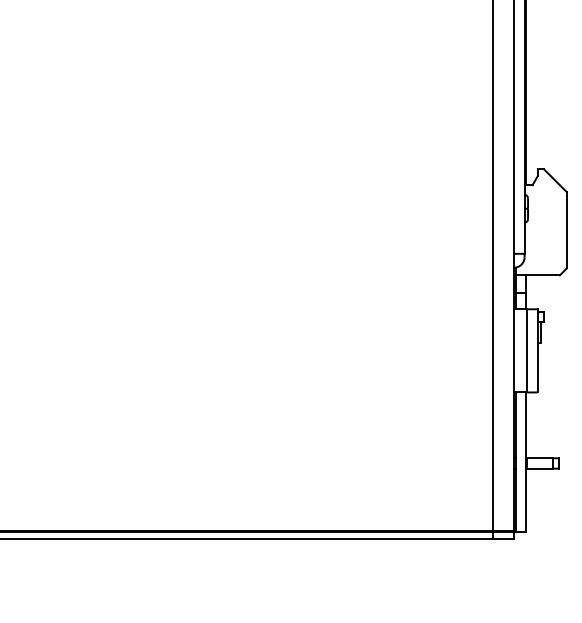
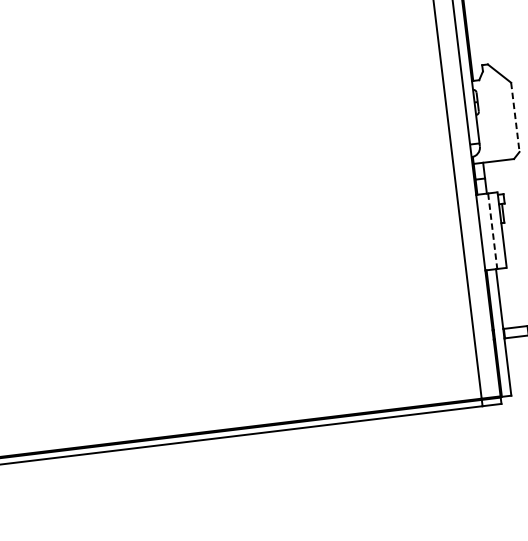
line: (566, 230) -> (515, 117), solid -> dashed
line: (527, 350) -> (492, 230), solid -> dashed

